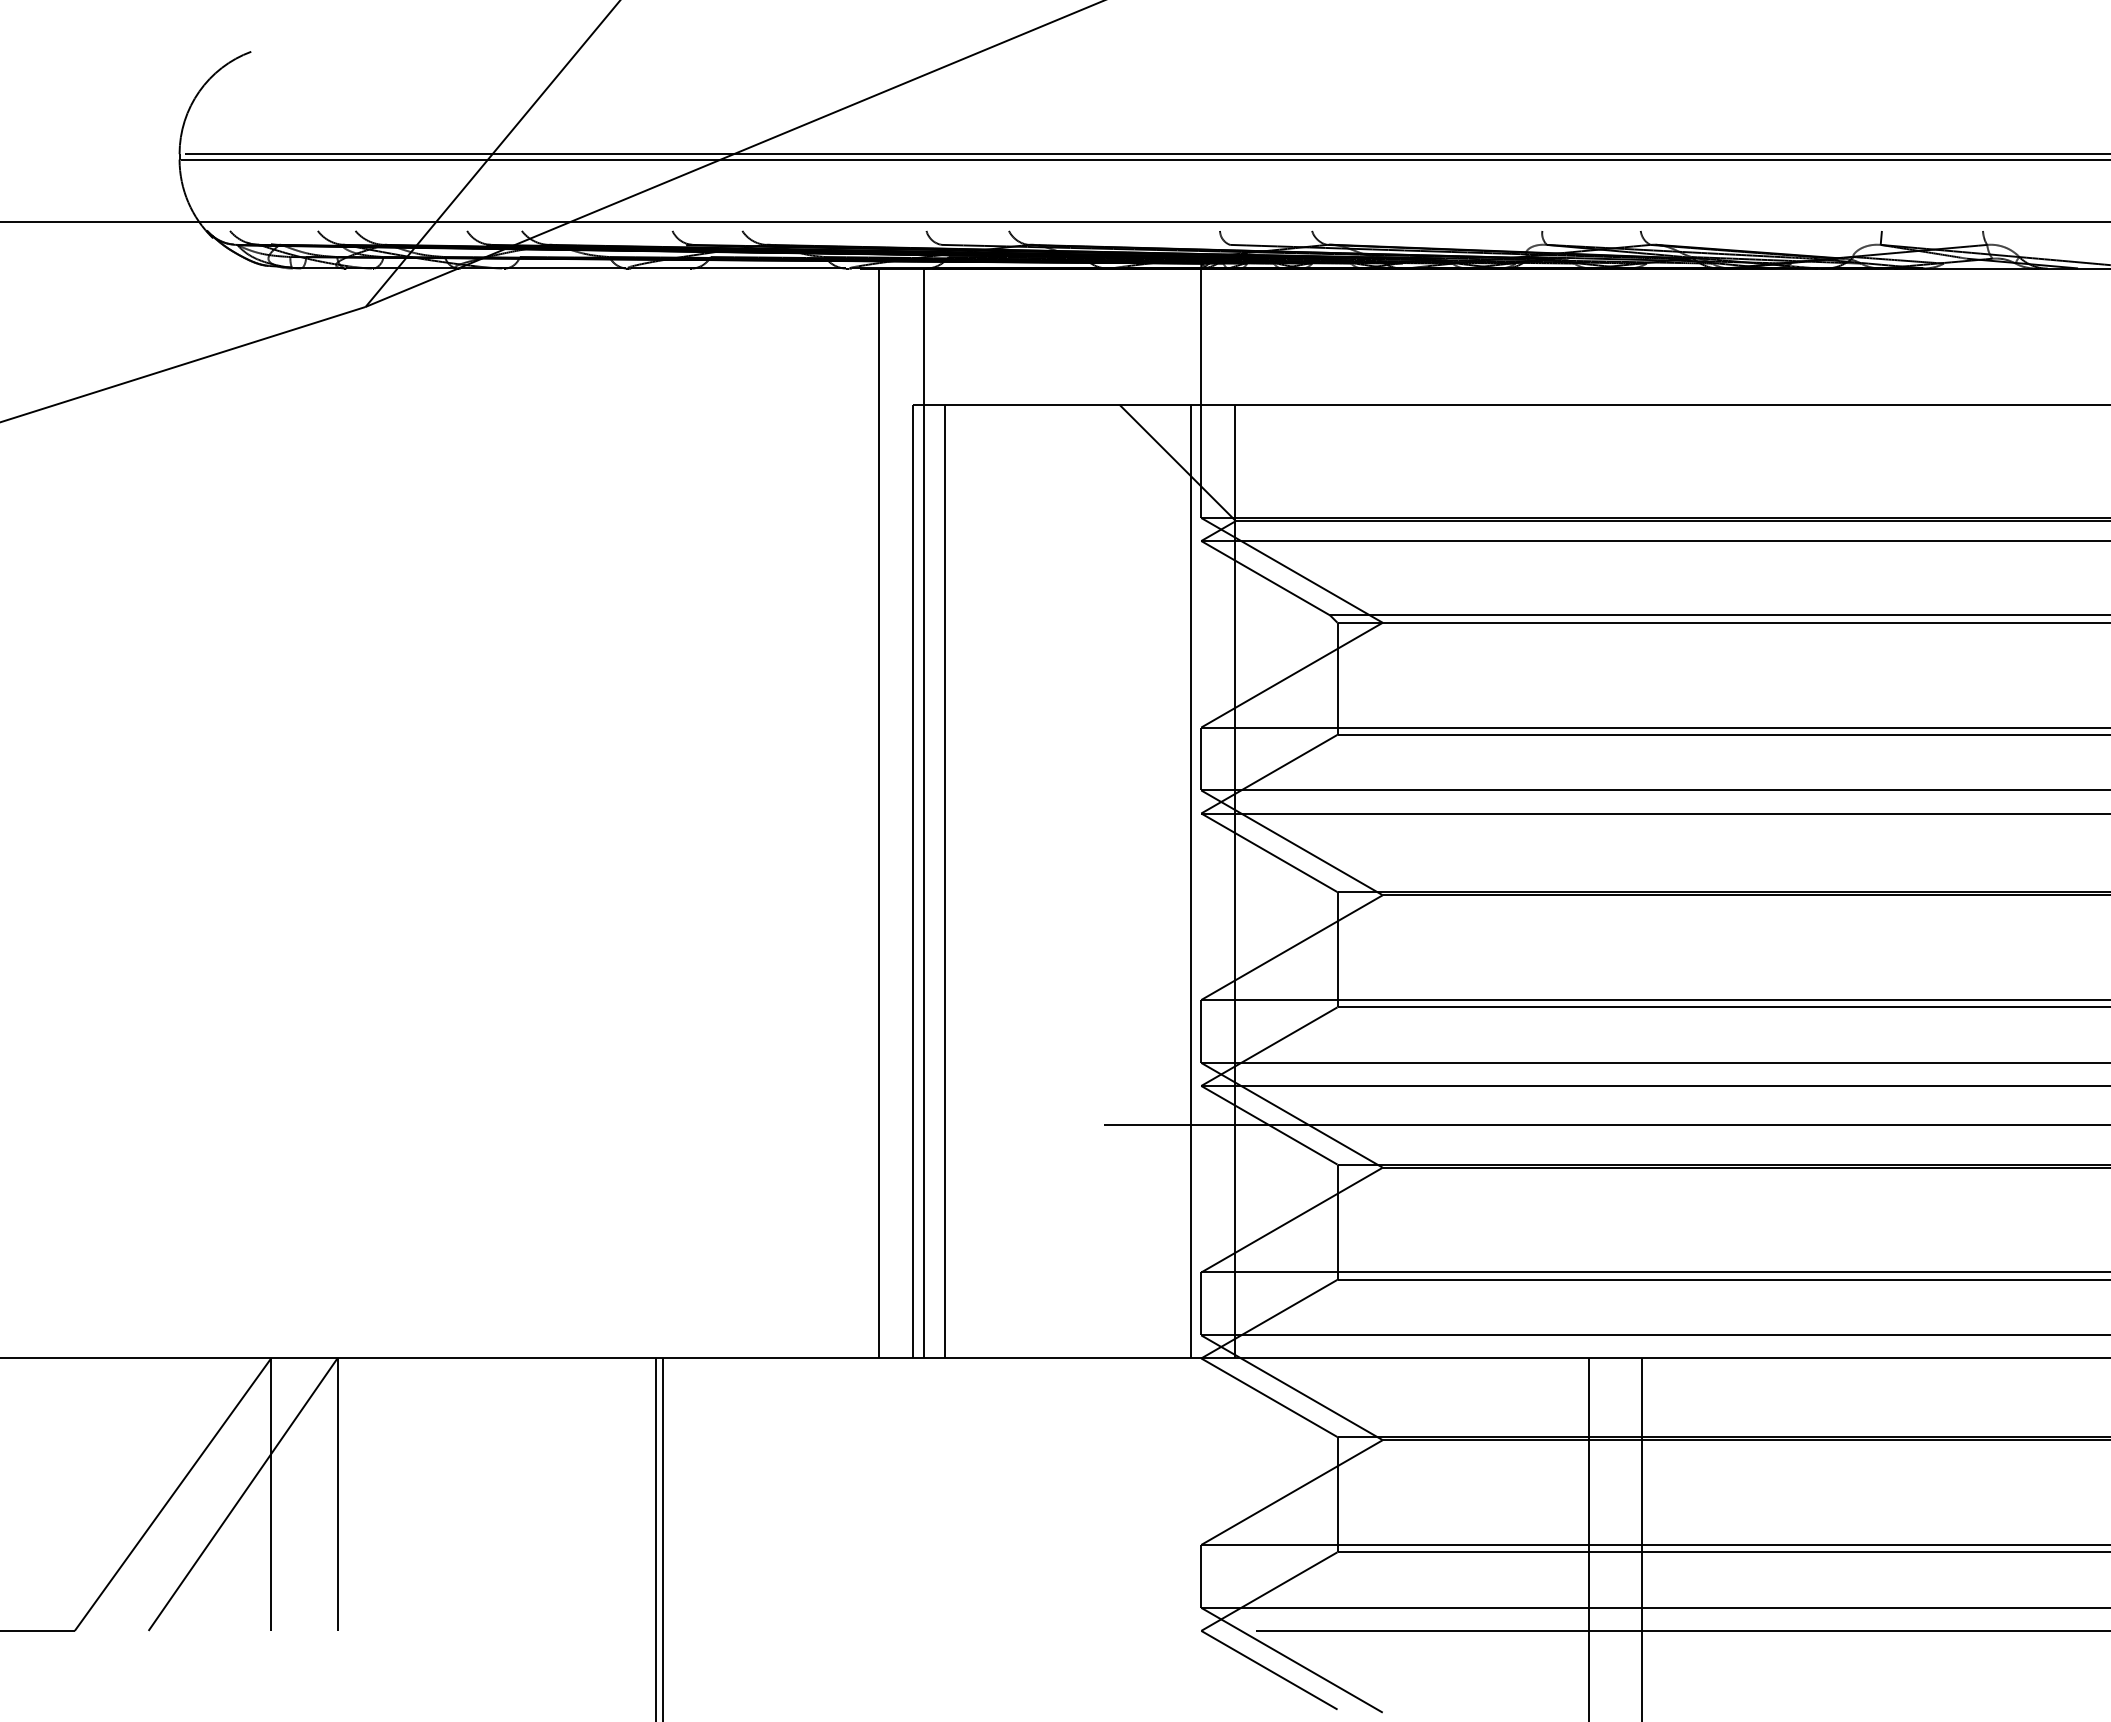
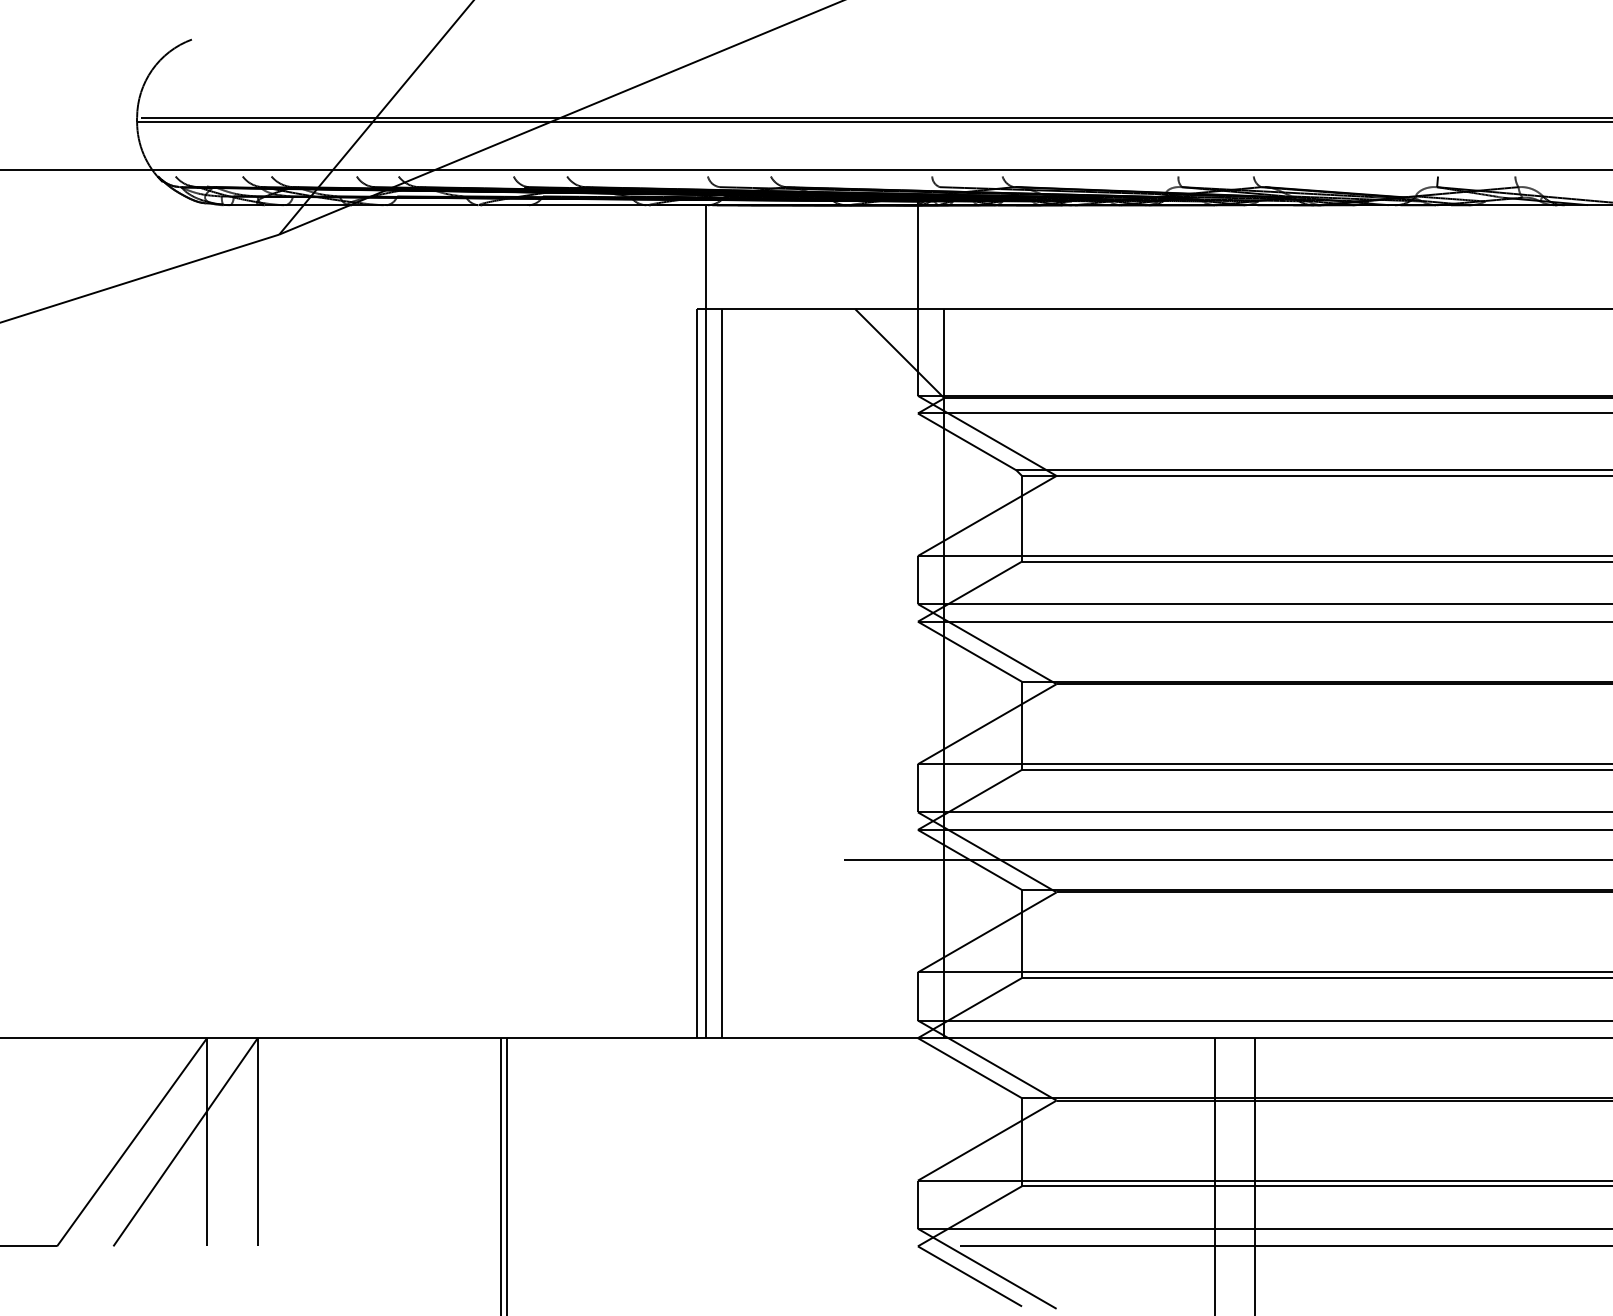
line: (879, 813) -> (672, 621), removed
line: (1190, 881) -> (909, 673), removed

